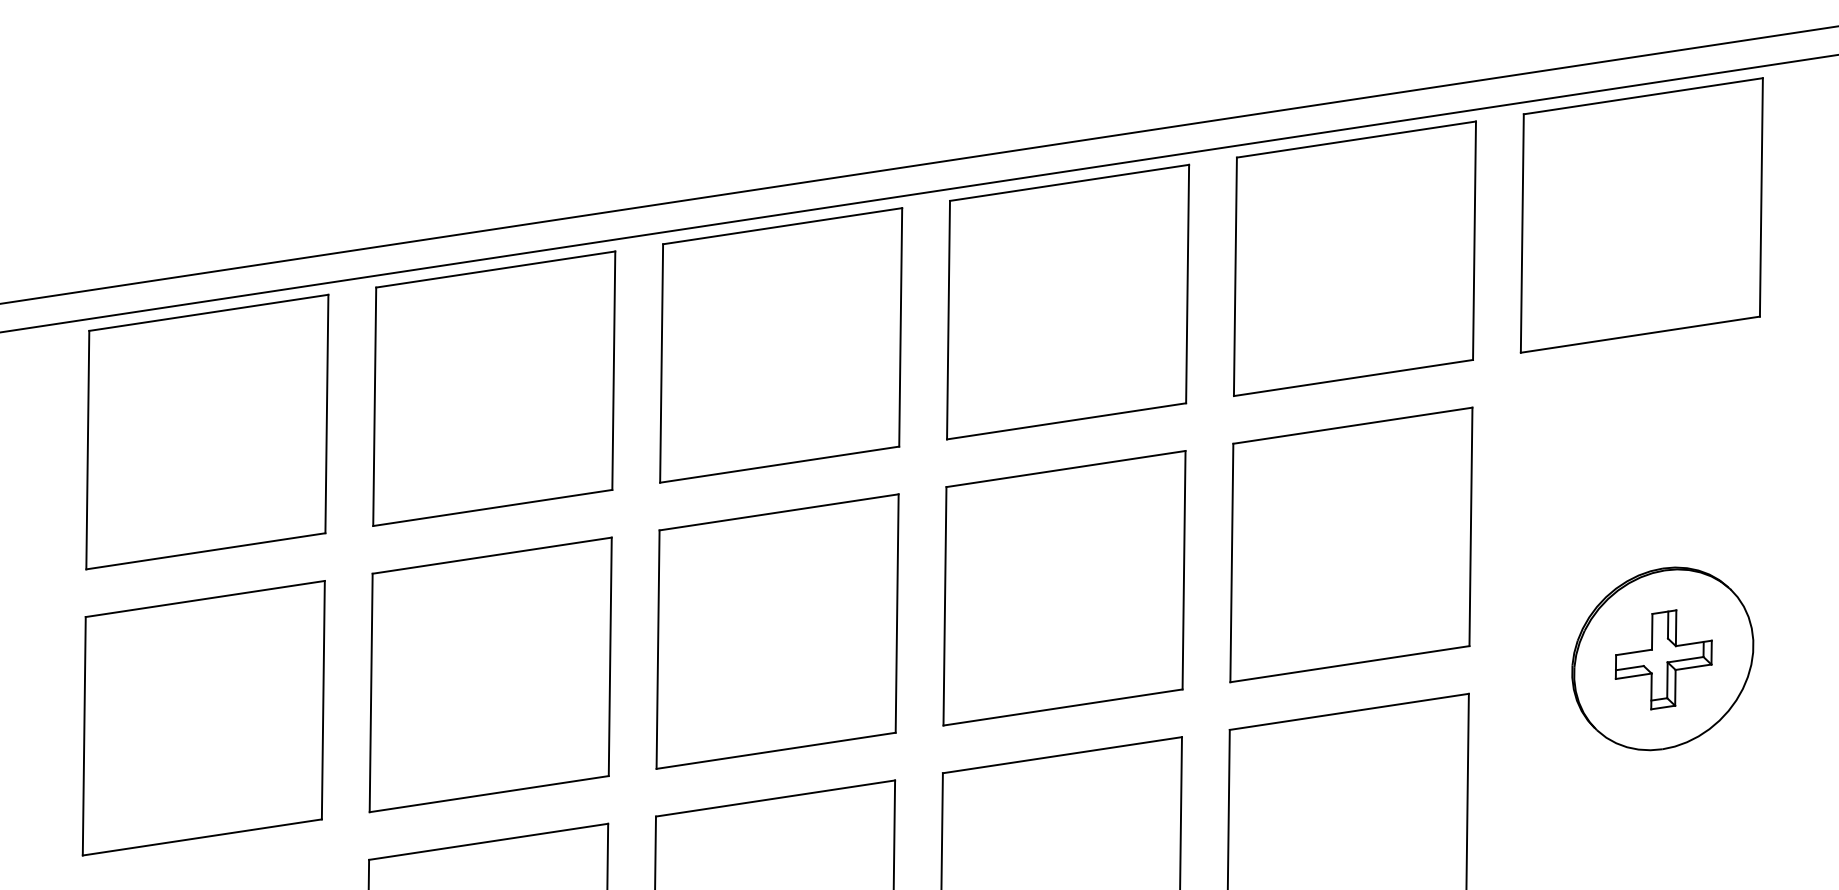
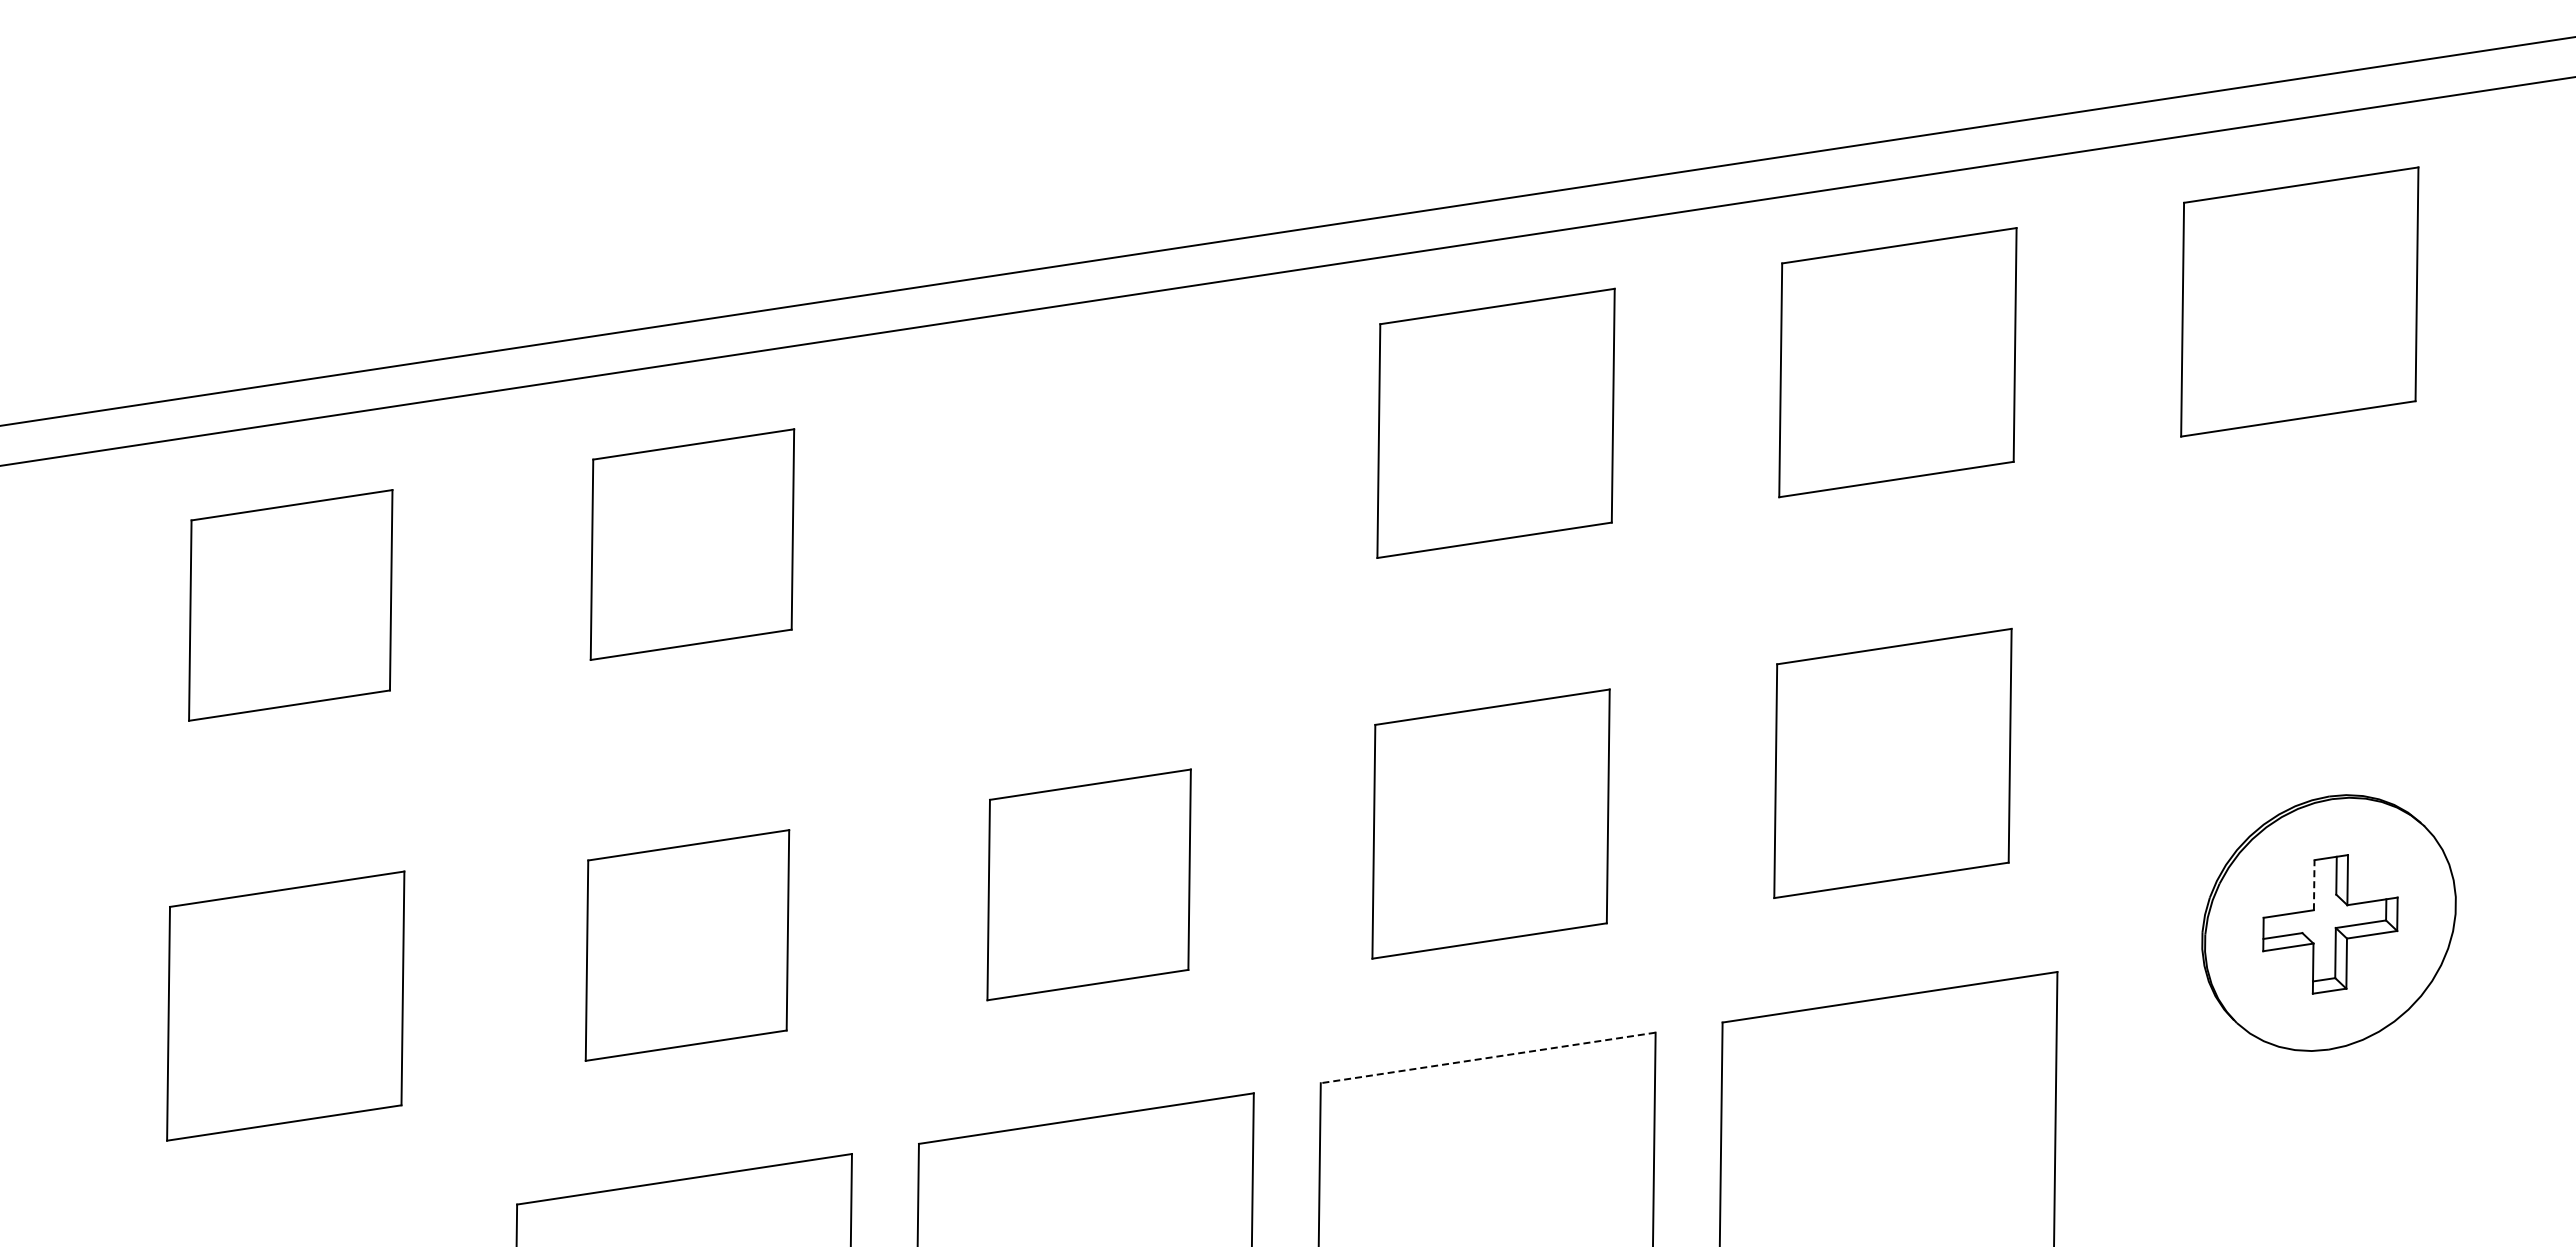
part: (1641, 215) -> (2299, 301), size x0.7
part: (1354, 258) -> (1897, 362), size x0.7
part: (1067, 302) -> (1495, 423), size x0.7
part: (780, 345) -> (1093, 483), removed
part: (494, 388) -> (692, 544), size x0.6
part: (207, 432) -> (290, 605), size x0.6
part: (1351, 544) -> (1892, 763), size x0.7
part: (1064, 587) -> (1490, 823), size x0.7
part: (777, 631) -> (1088, 884), size x0.6
line: (1652, 631) -> (2314, 884), solid -> dashed
part: (490, 674) -> (687, 945), size x0.6
part: (203, 717) -> (285, 1005), size x0.7
line: (1061, 755) -> (1487, 1058), solid -> dashed

